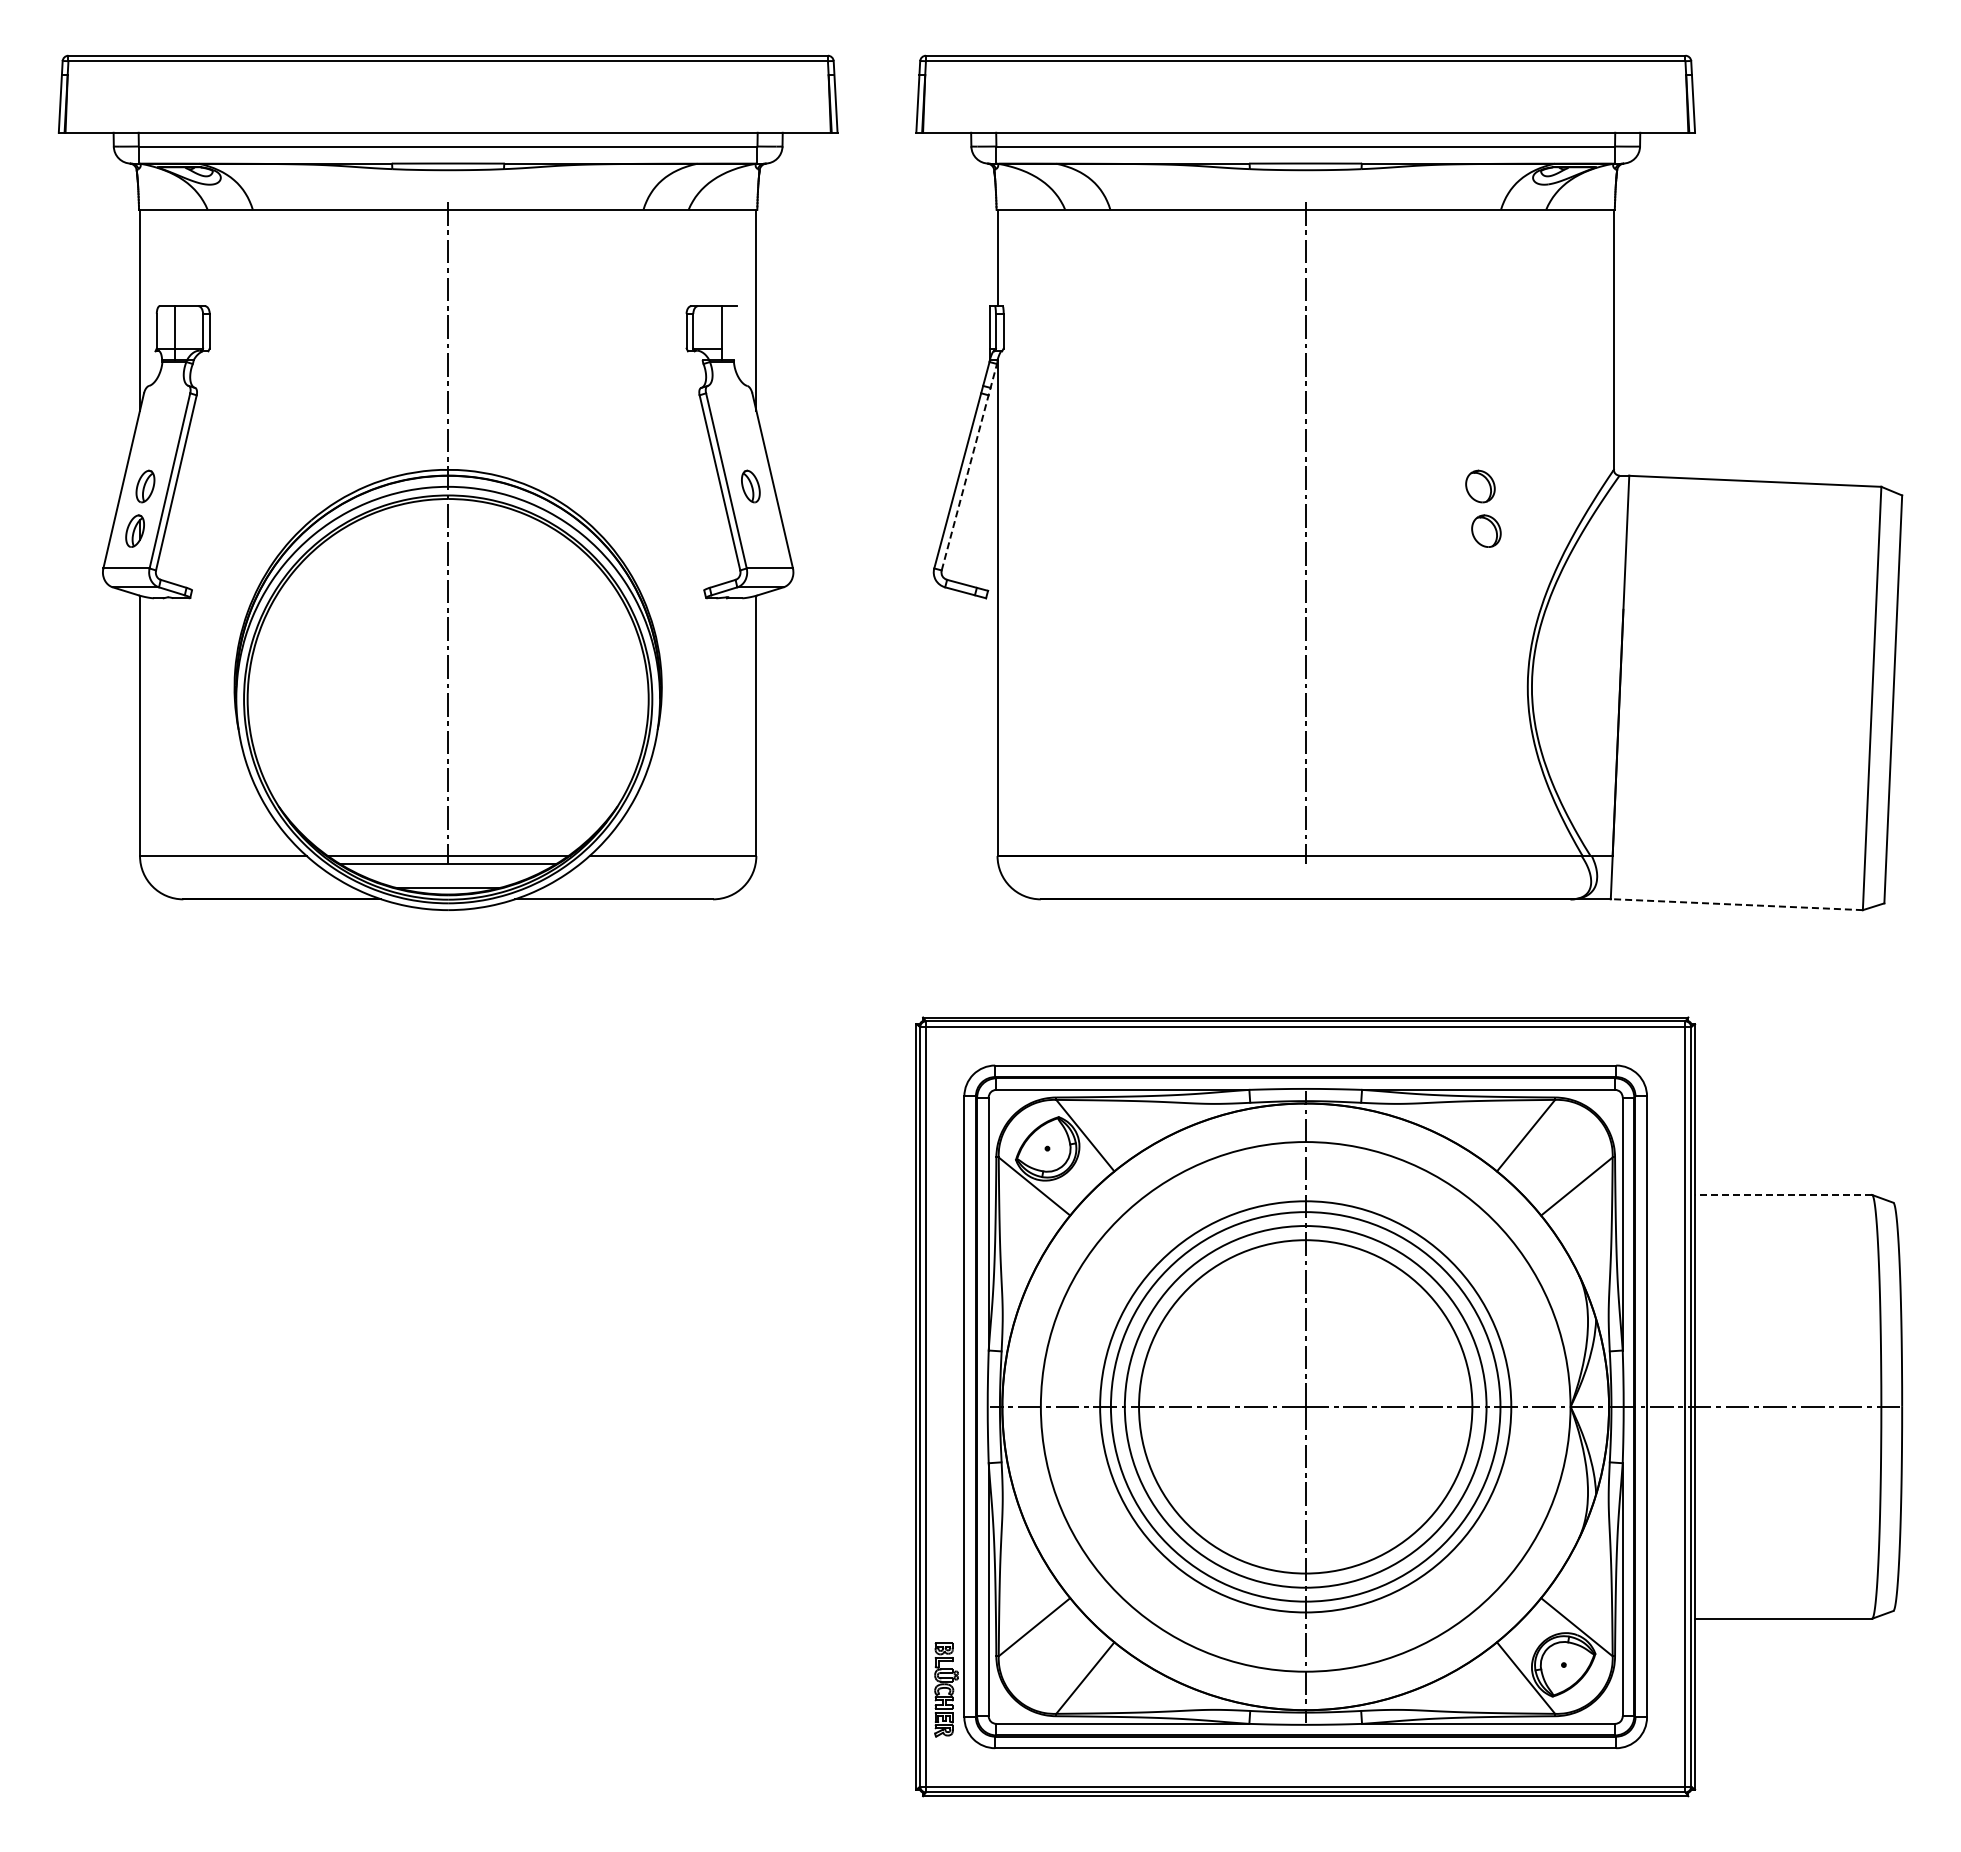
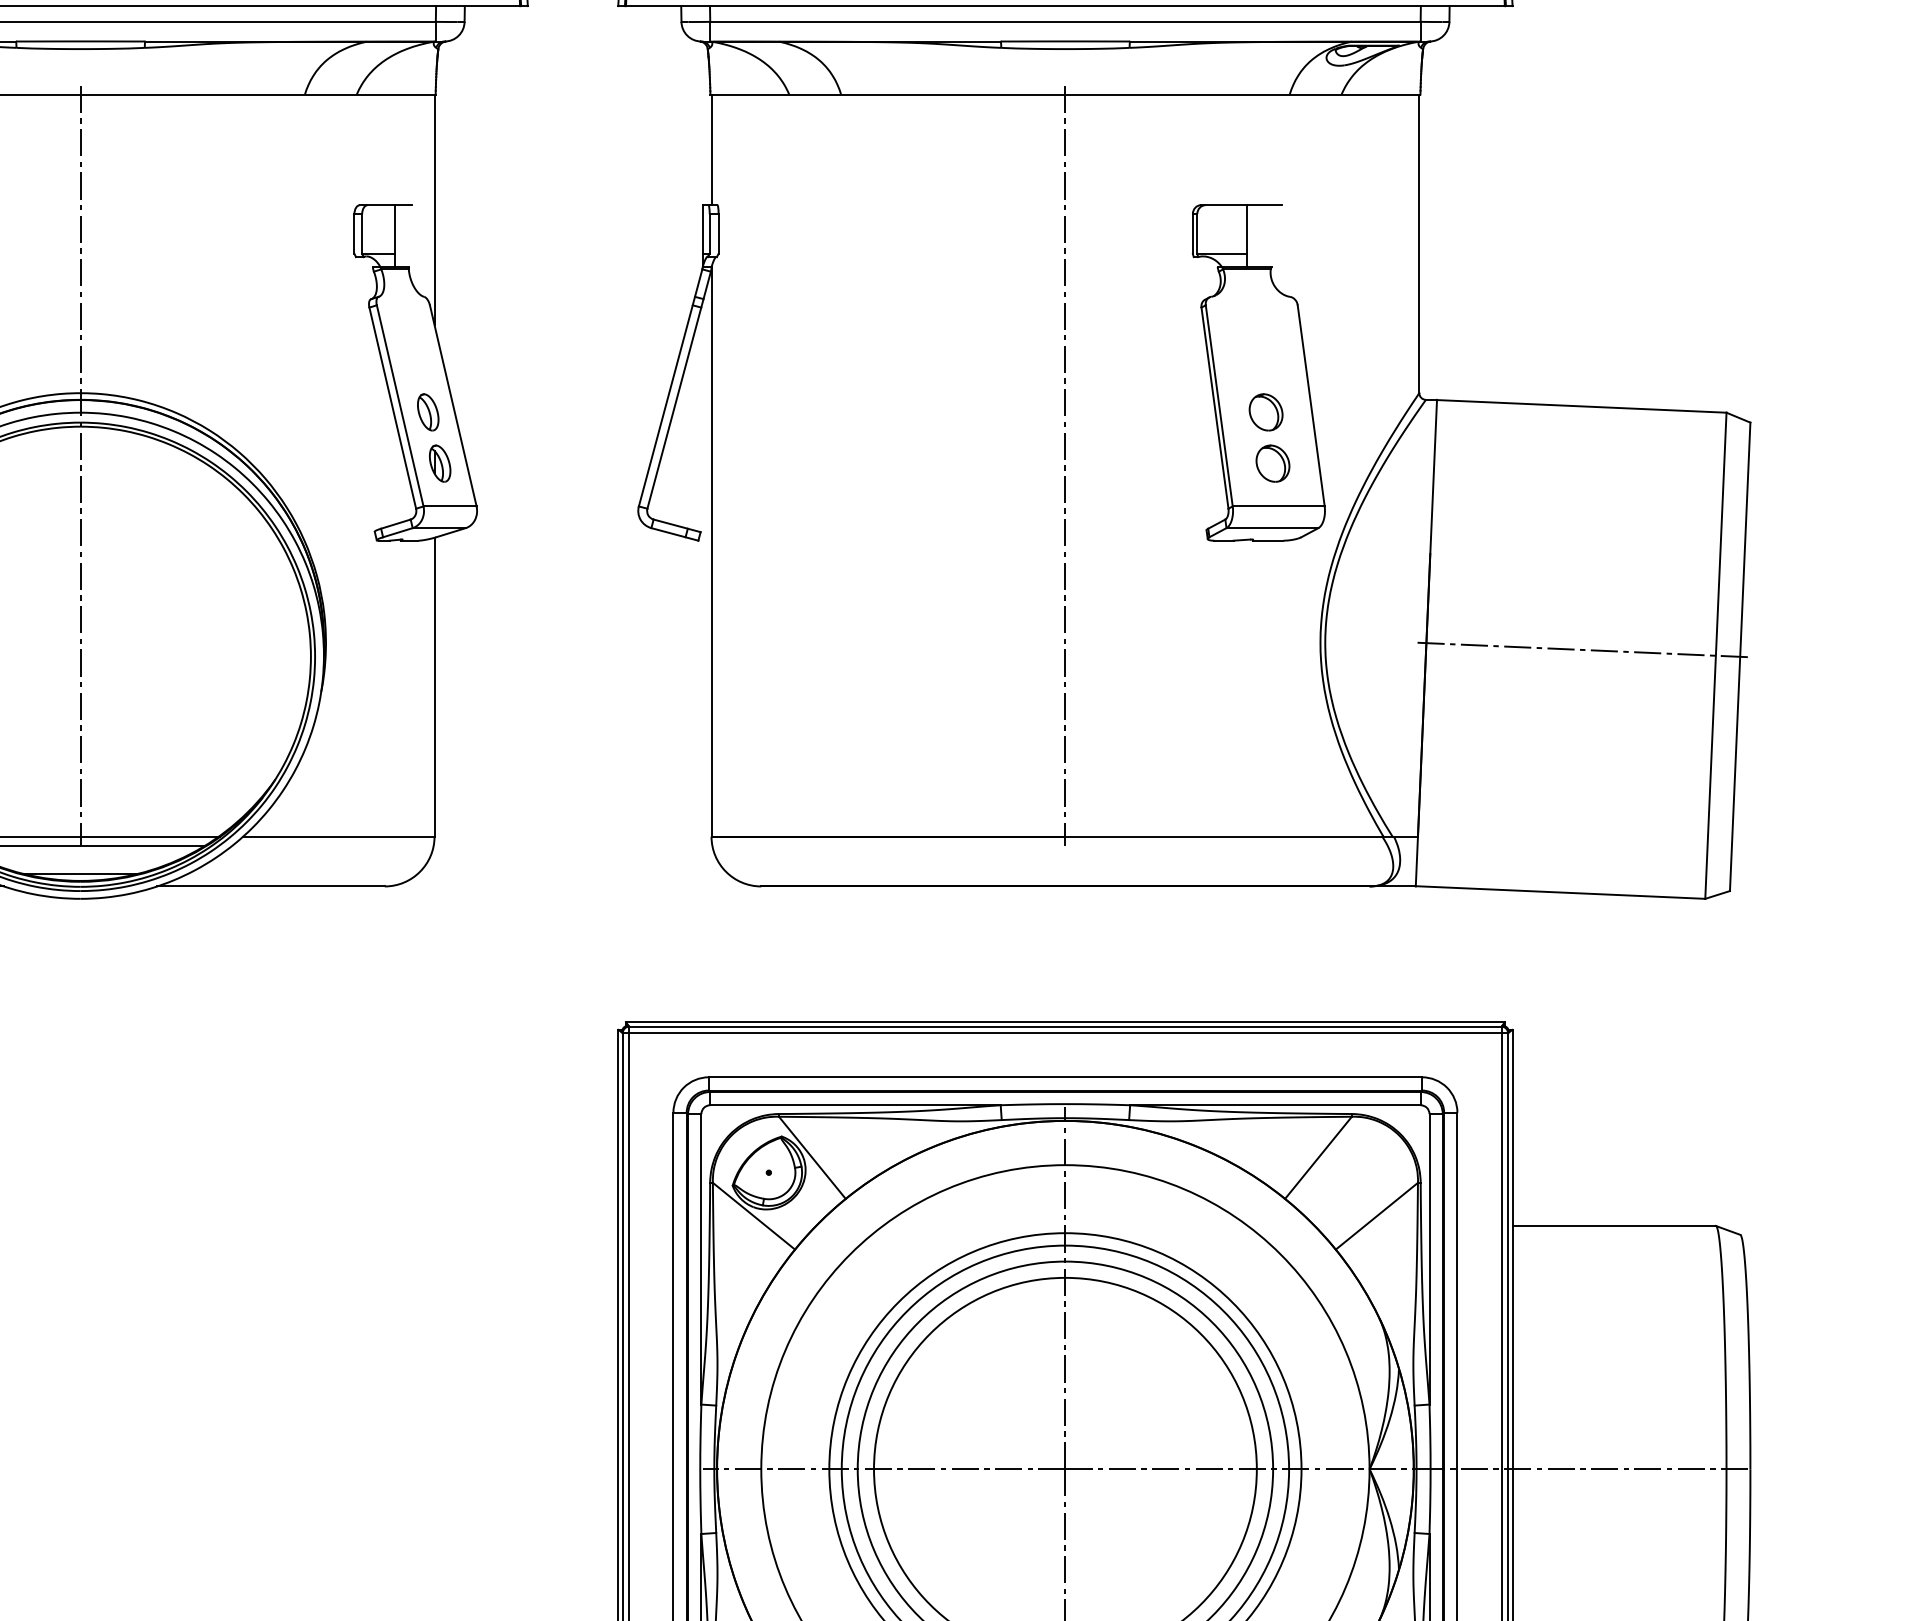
part: (1473, 452) -> (1258, 373), added
line: (969, 467) -> (679, 390), dashed -> solid
part: (761, 530) -> (440, 462), added
line: (1756, 693) -> (1583, 650), added
line: (1736, 904) -> (1560, 892), dashed -> solid
line: (1783, 1195) -> (1614, 1226), dashed -> solid

